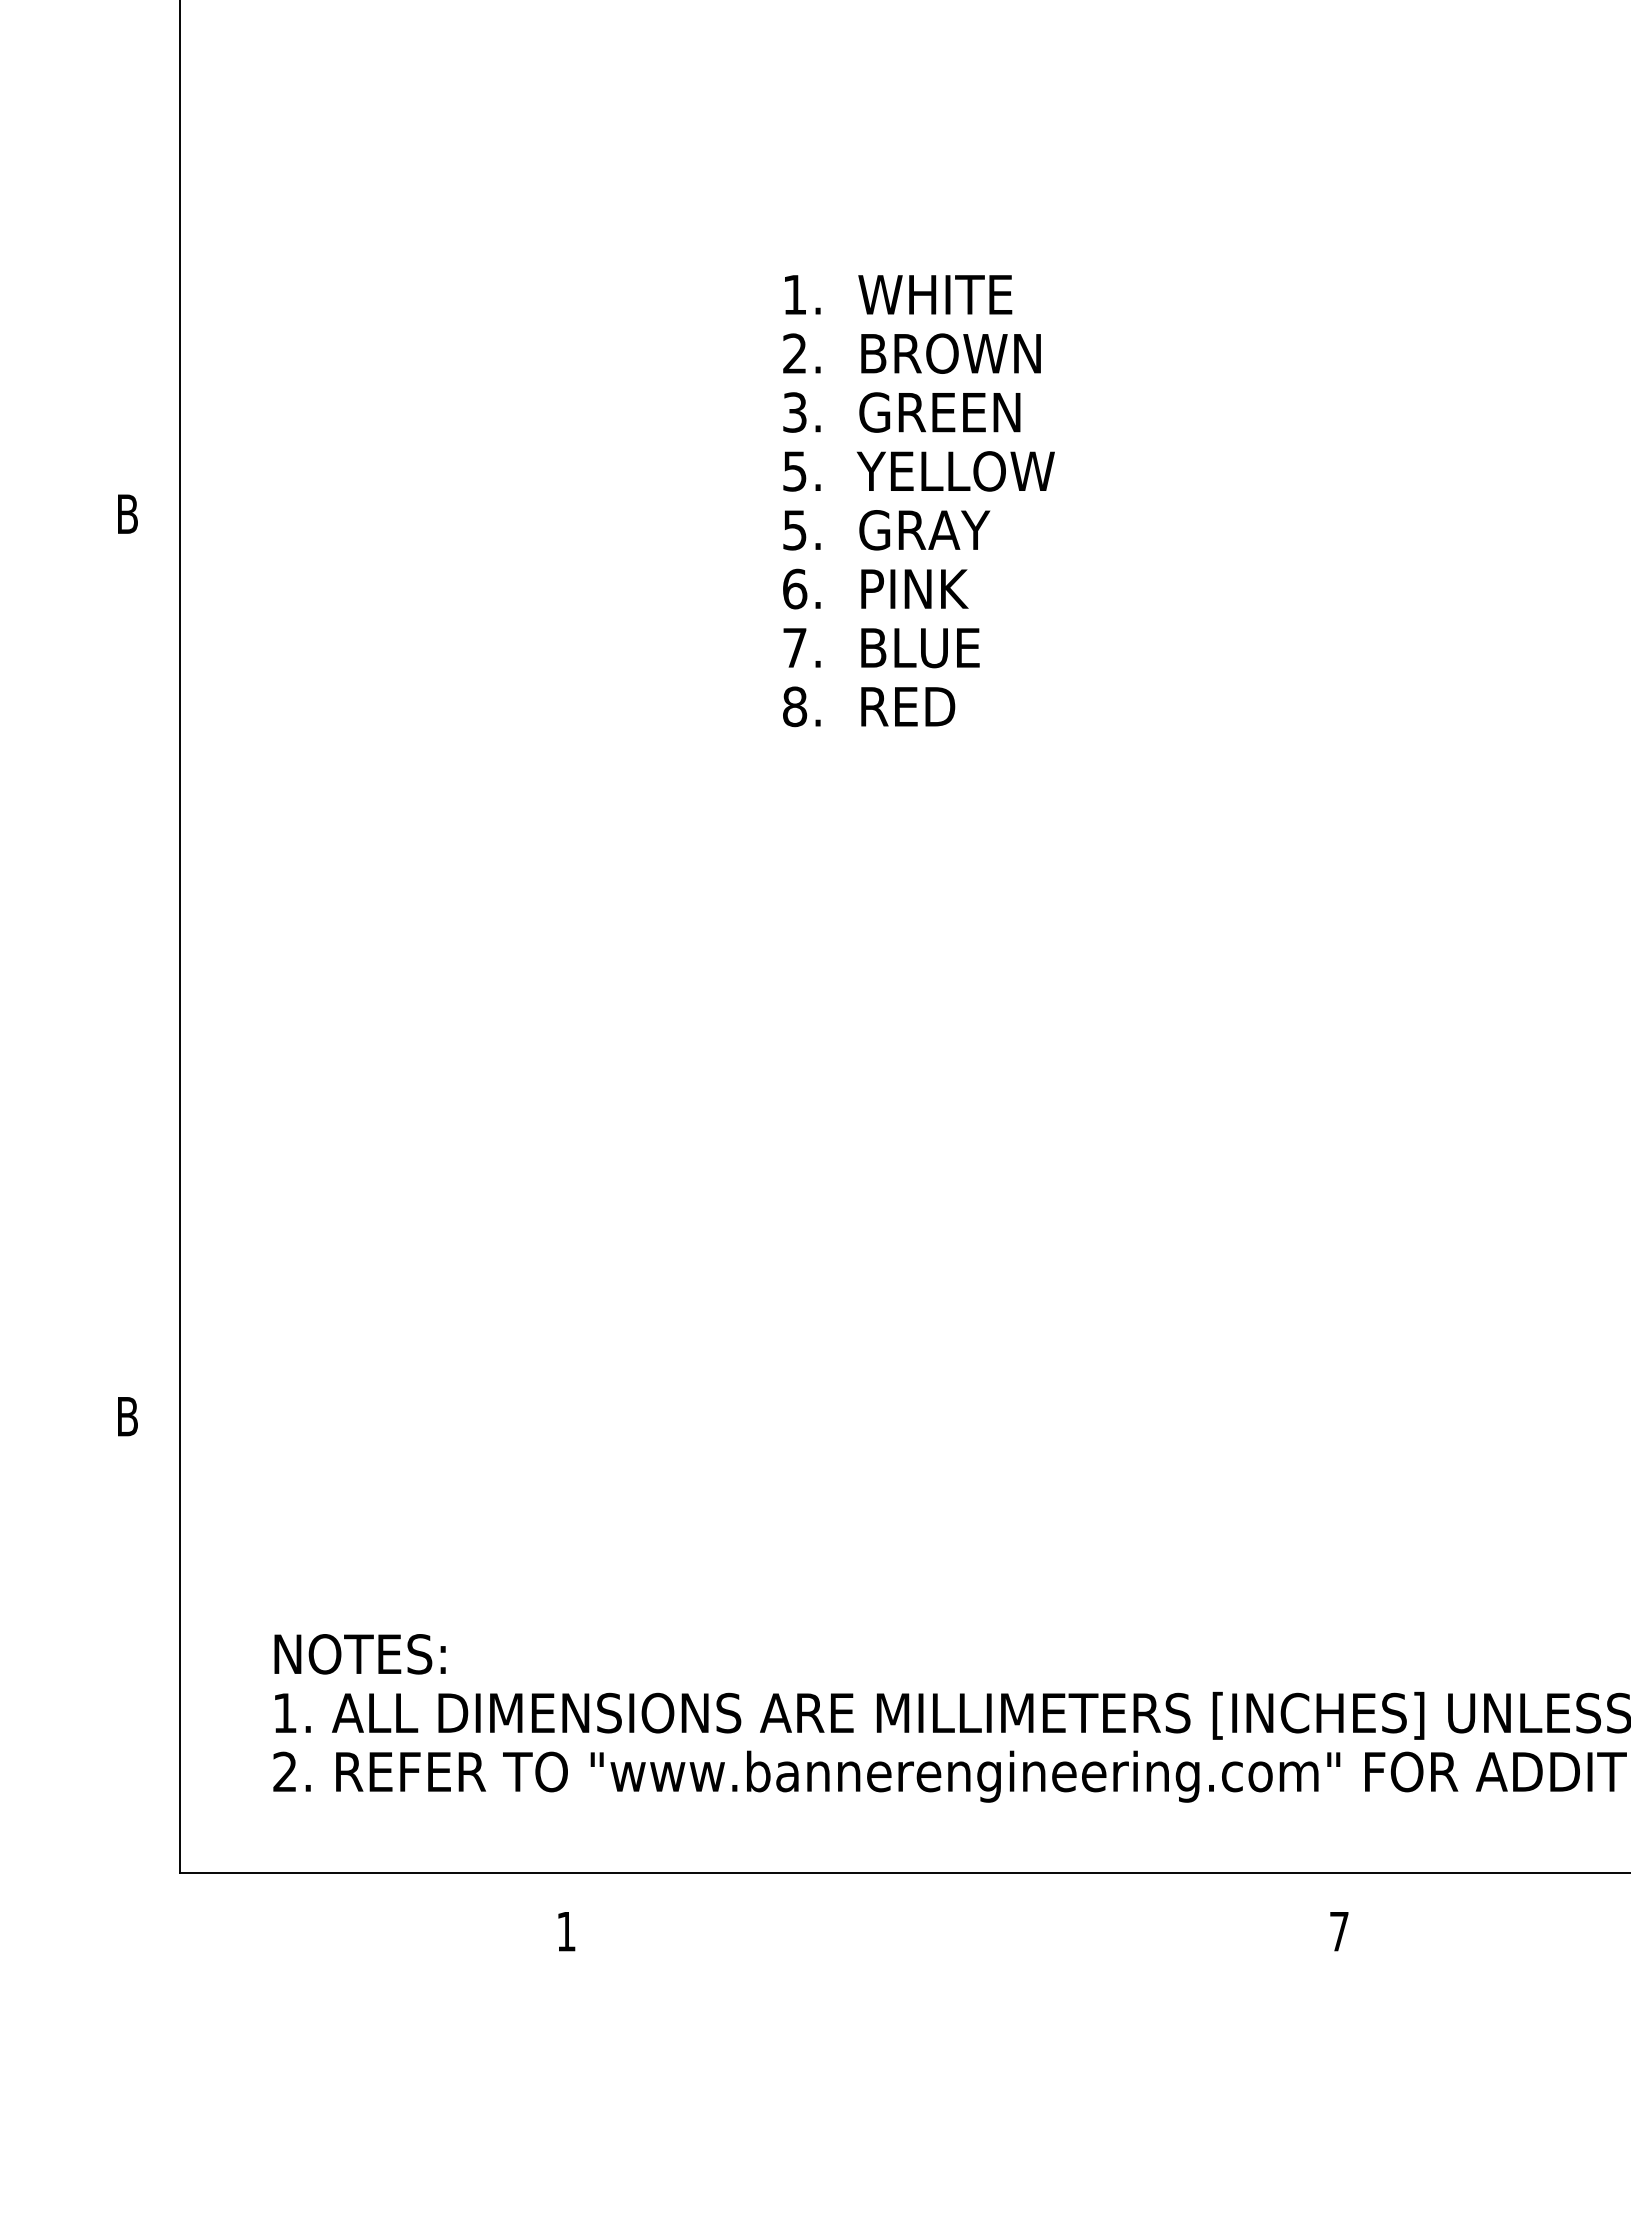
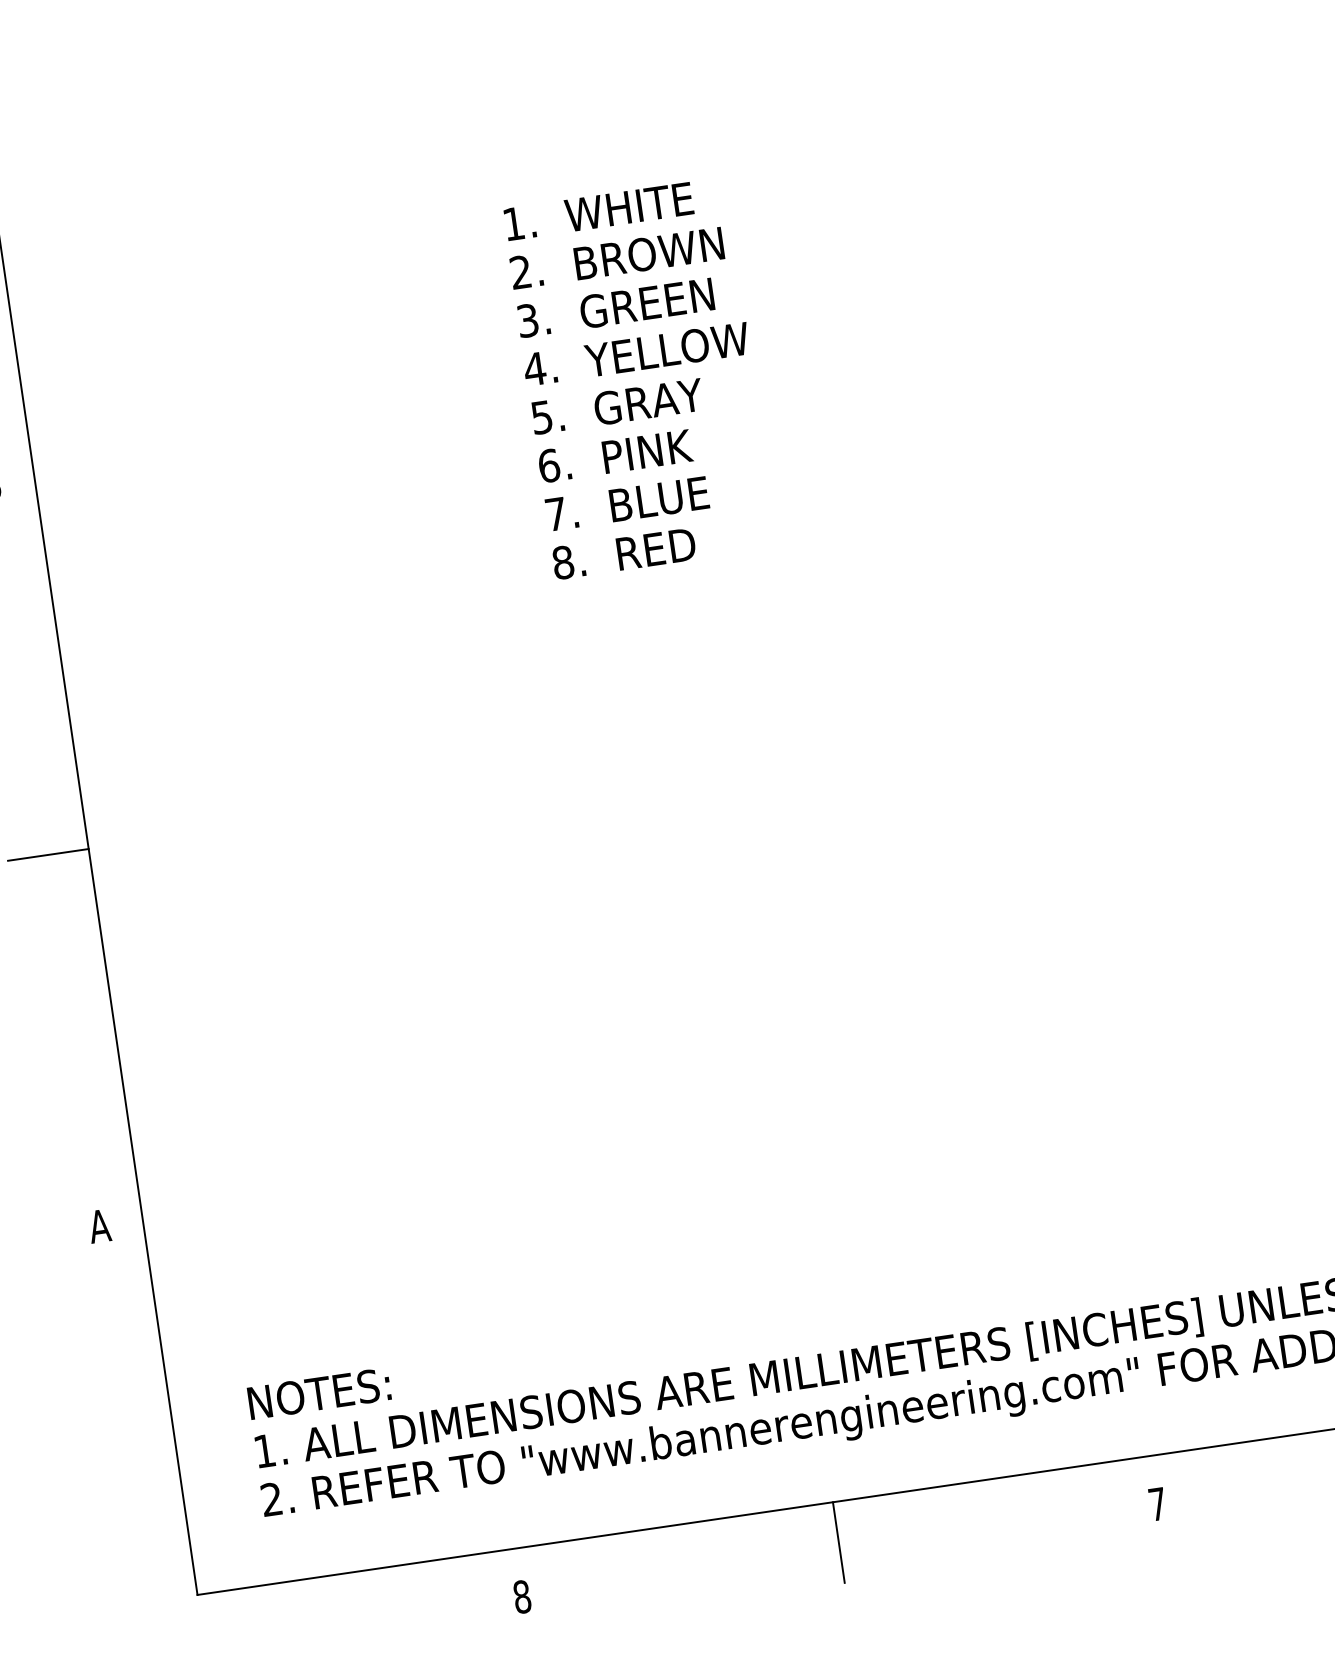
text: (794, 471) -> (534, 369), 5. -> 4.
line: (130, 965) -> (48, 855), added
text: (127, 1416) -> (99, 1226), B -> A
line: (952, 1921) -> (838, 1542), added
text: (566, 1931) -> (522, 1596), 1 -> 8

